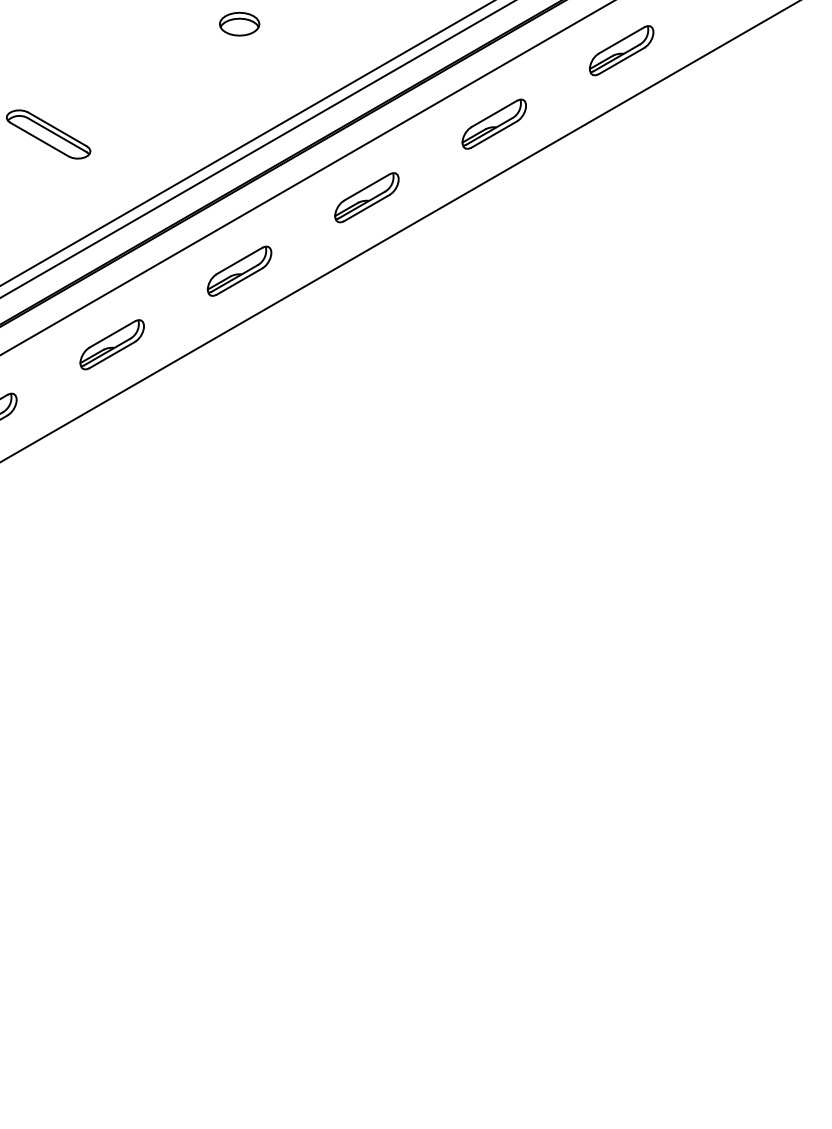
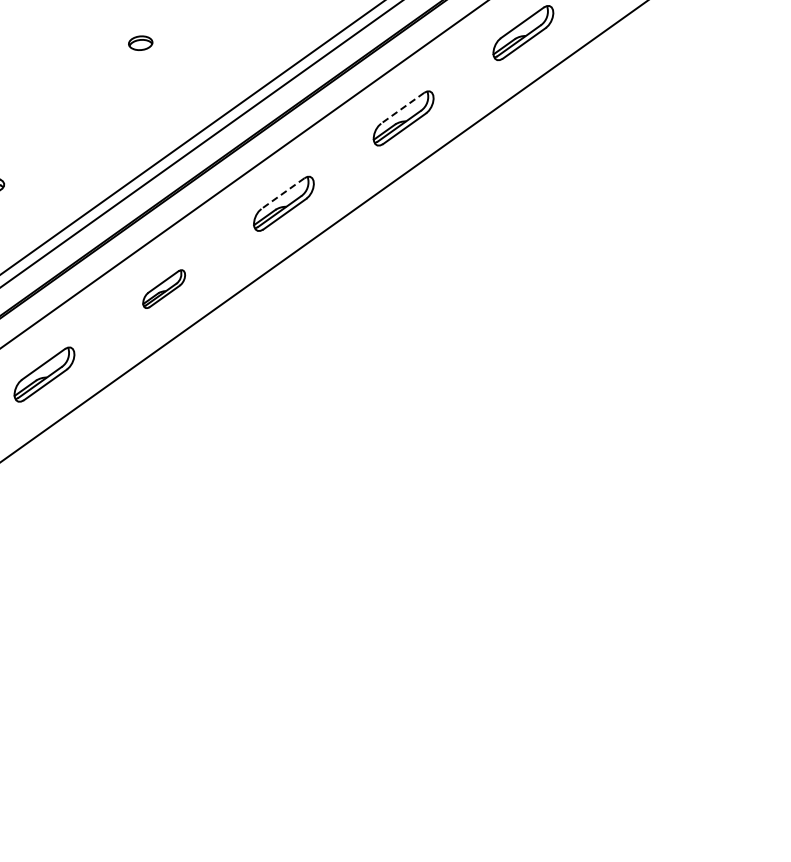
part: (239, 23) -> (140, 42), size x0.6
line: (493, 114) -> (401, 108), solid -> dashed
line: (366, 187) -> (282, 193), solid -> dashed
part: (239, 270) -> (164, 288), size x0.7

